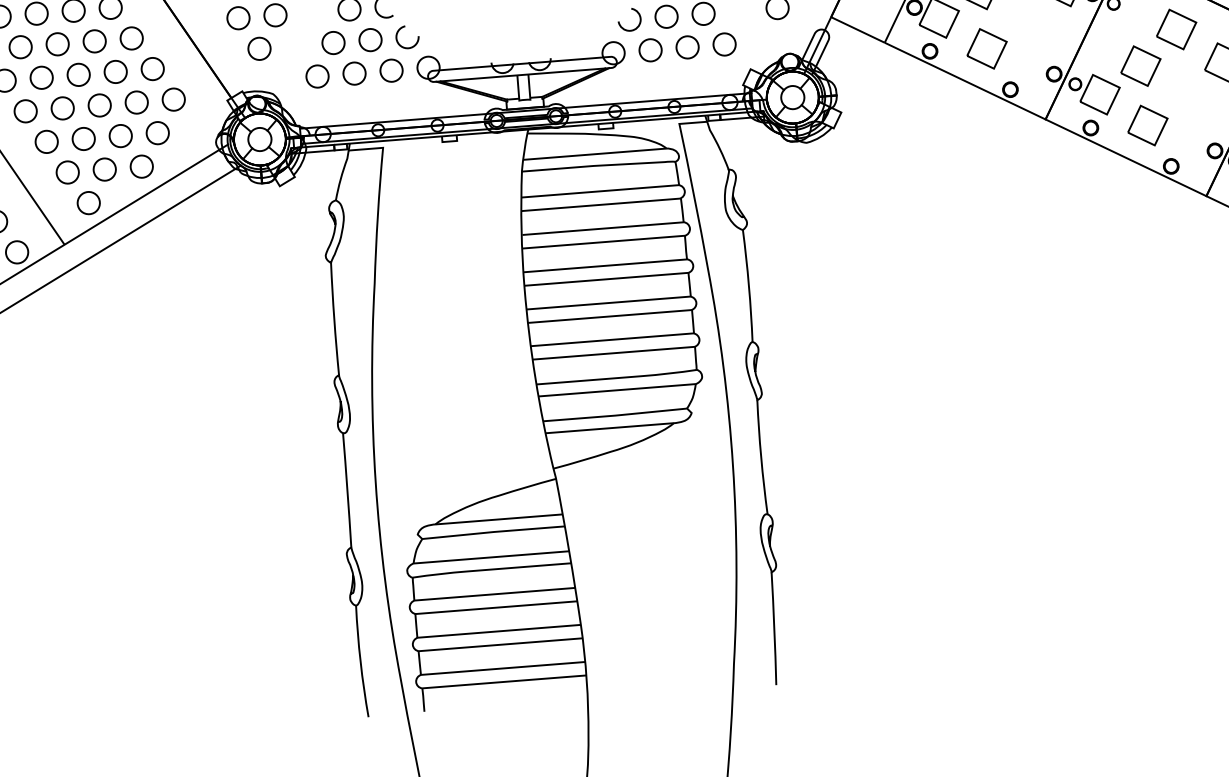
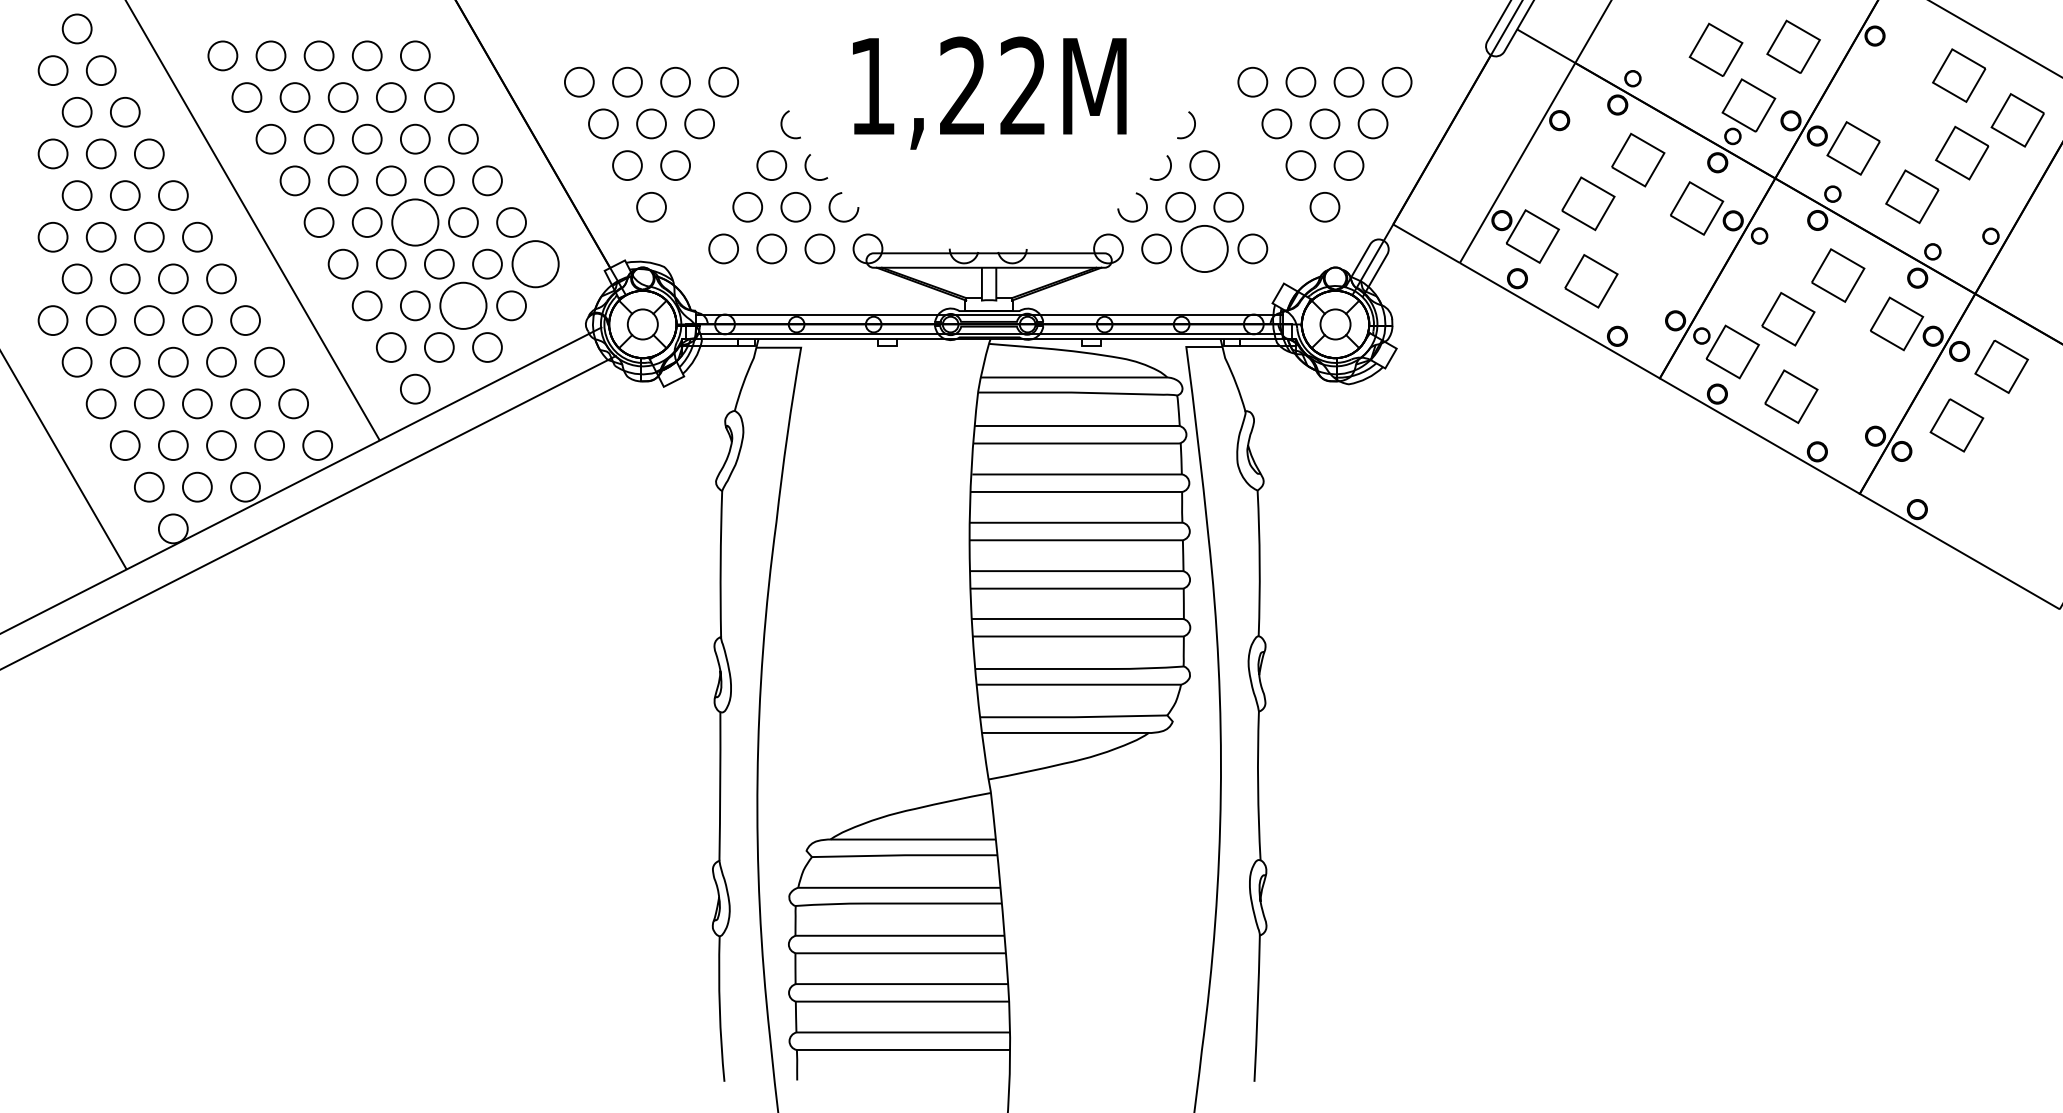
circle: (687, 47) -> (1204, 248), size x1.6
circle: (78, 74) -> (414, 222), size x1.6
circle: (173, 99) -> (535, 263), size x1.6
circle: (120, 135) -> (463, 305), size x1.6

